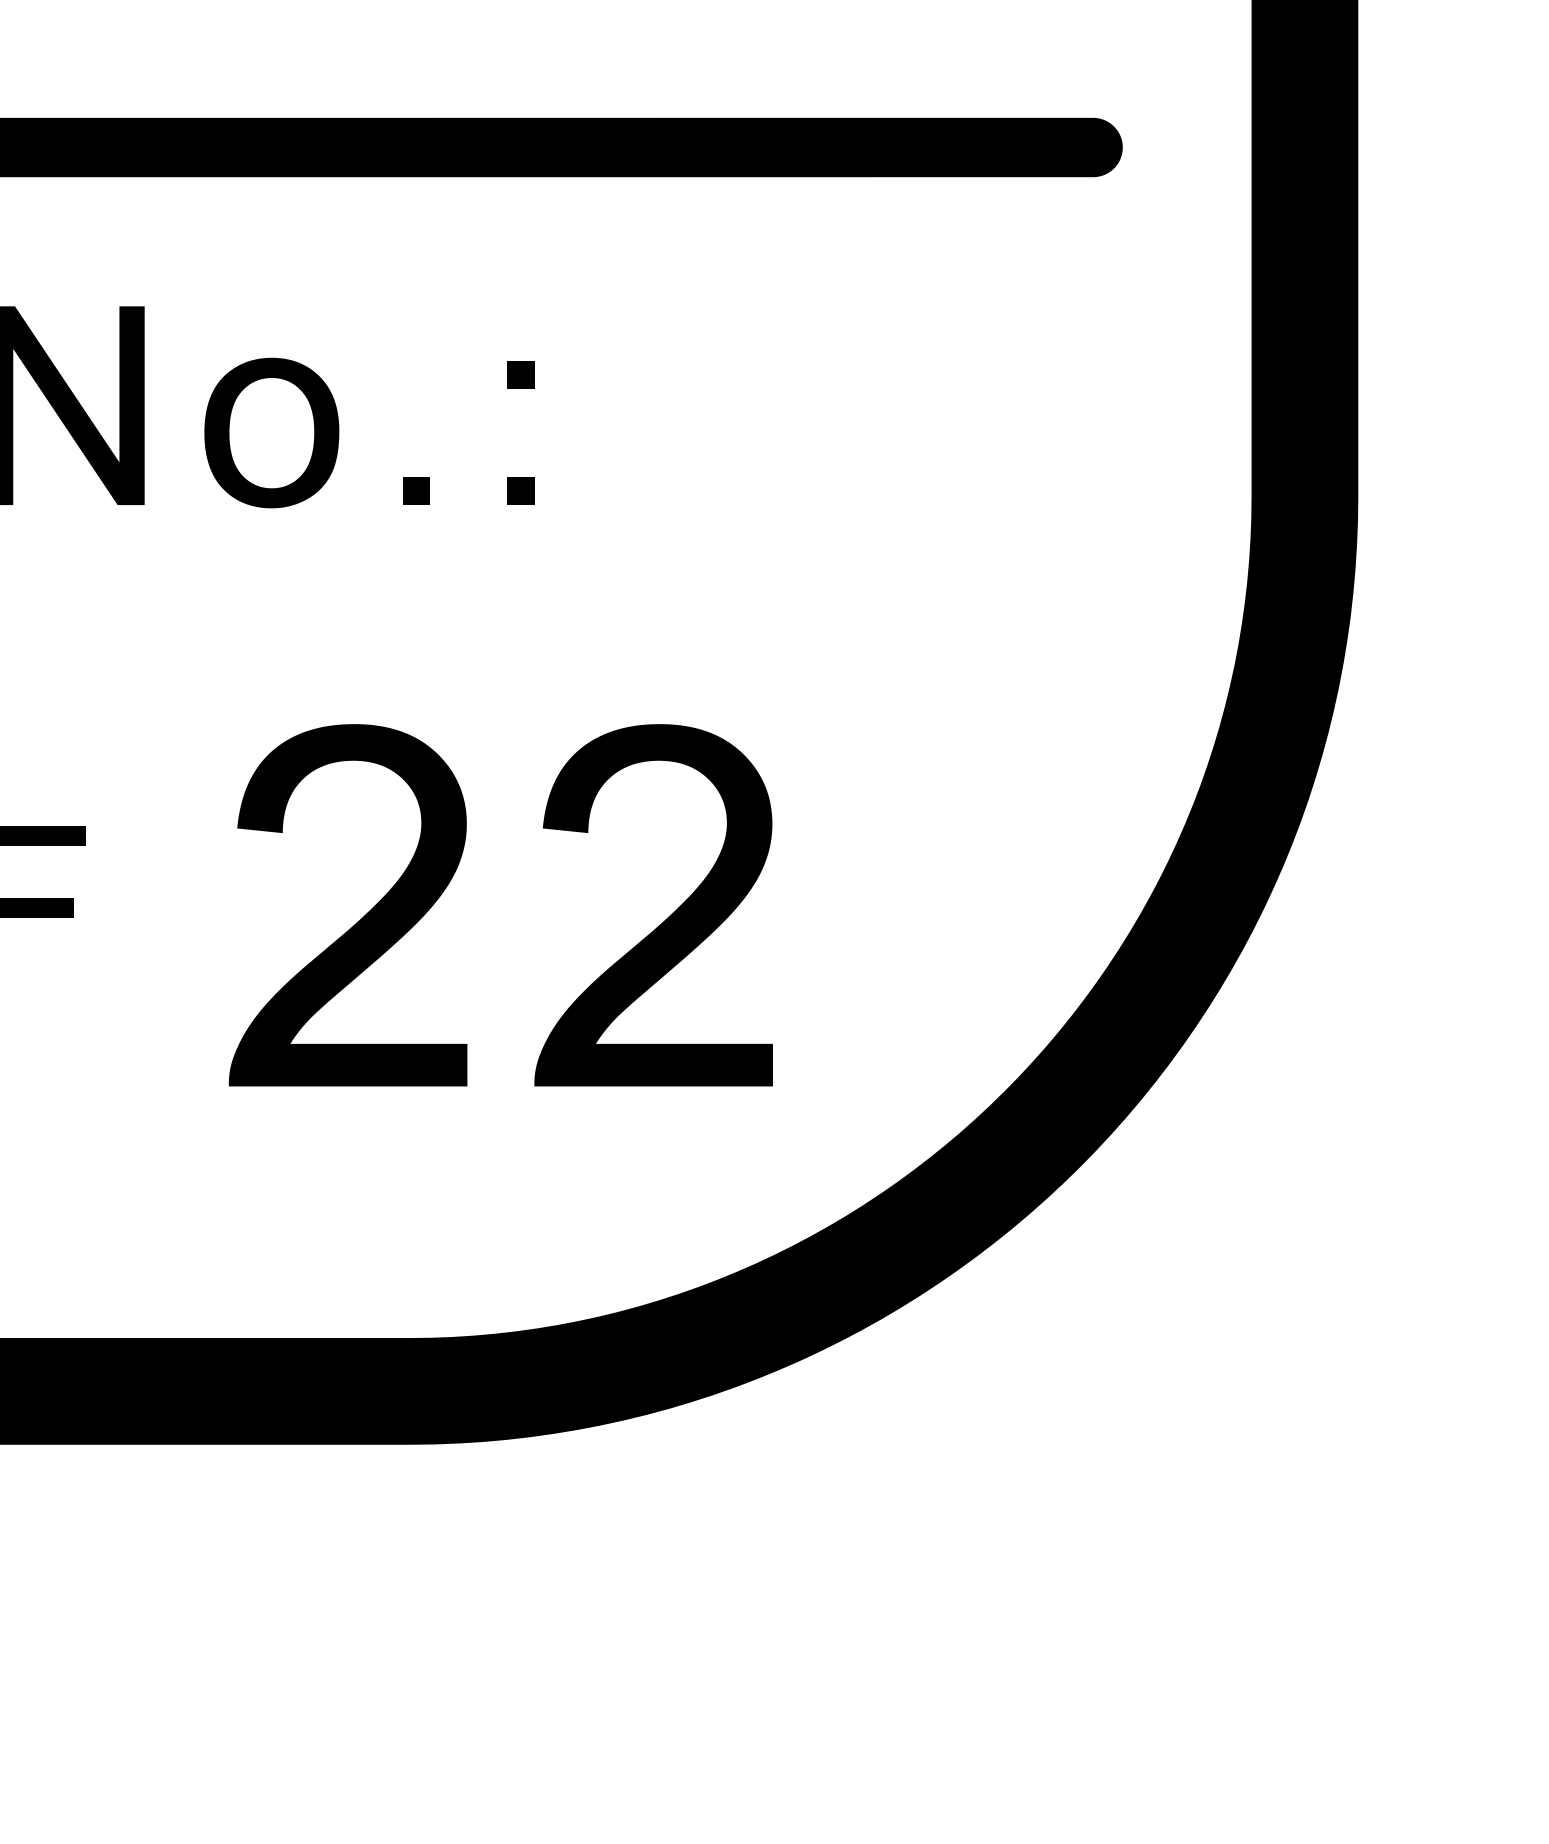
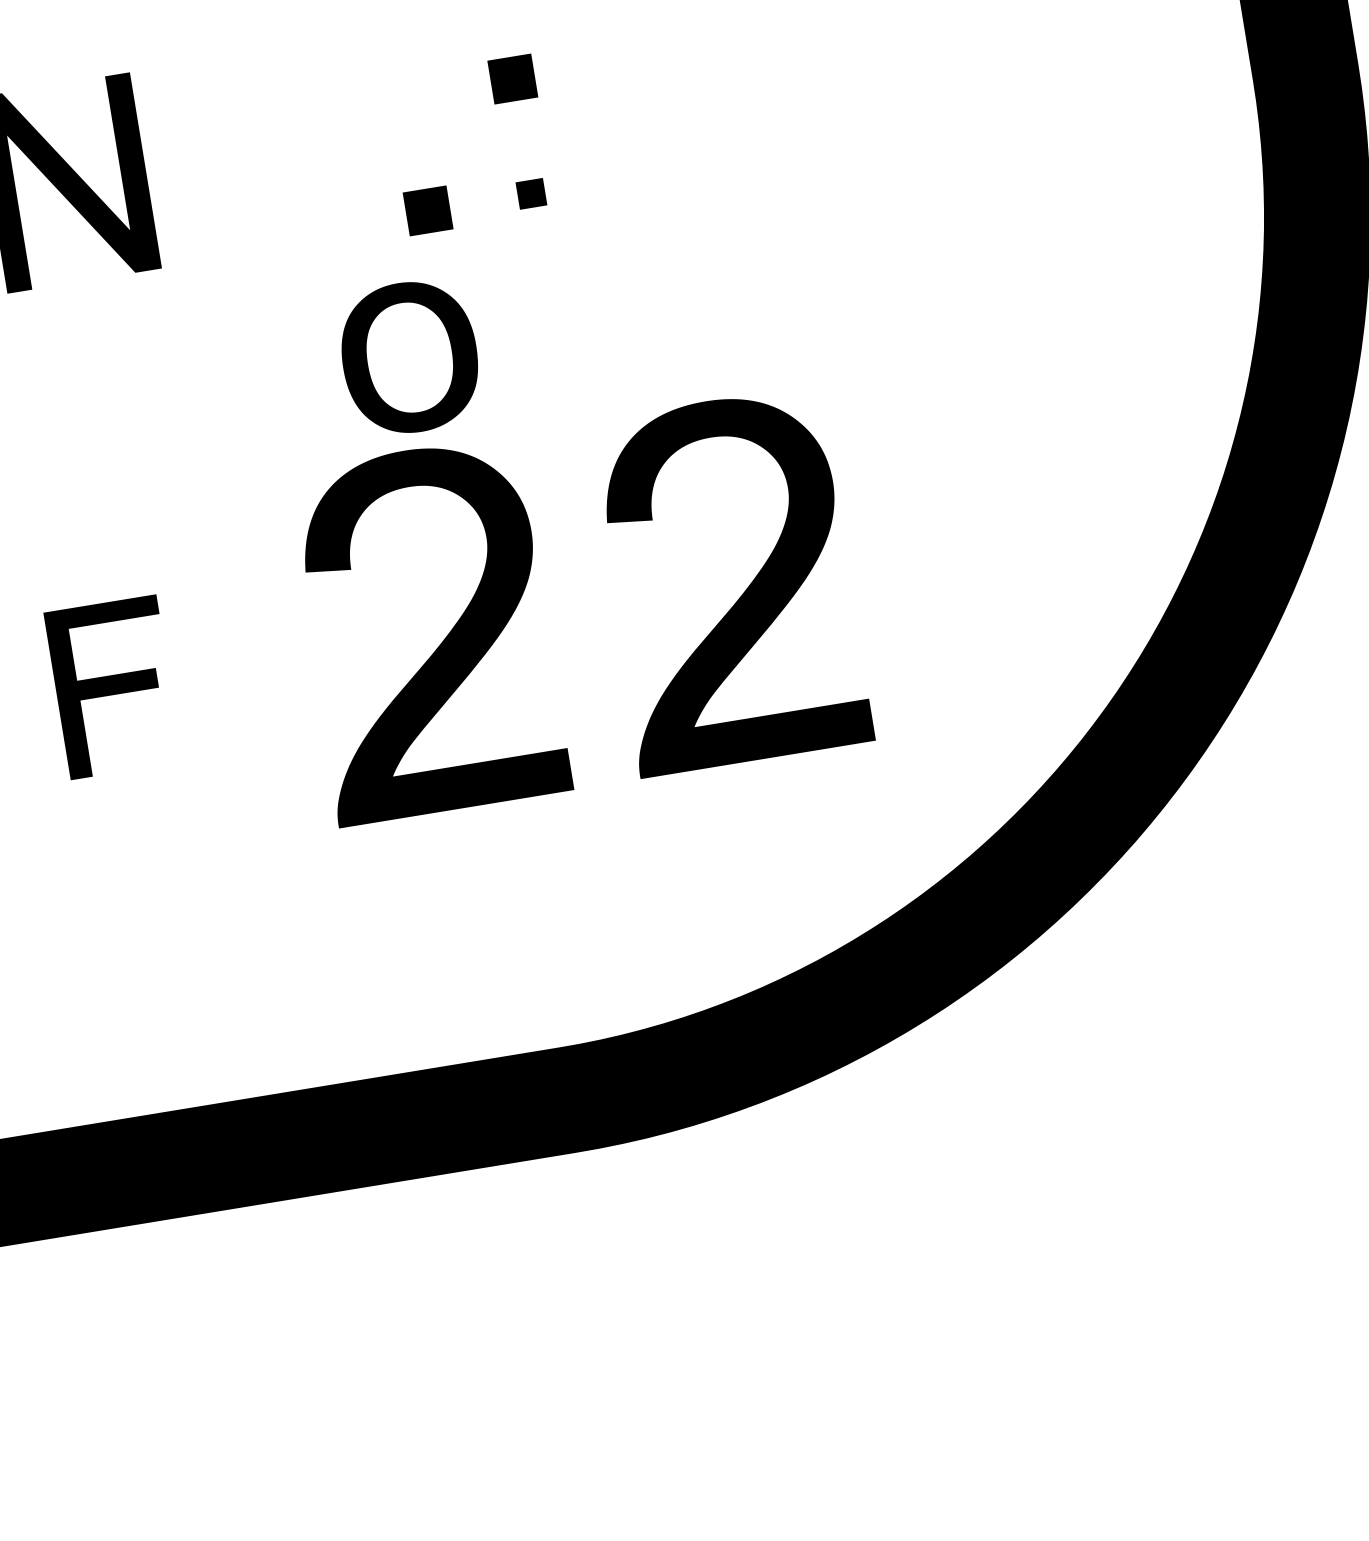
part: (520, 374) -> (511, 78), size x1.6
part: (271, 432) -> (409, 357), moved
part: (416, 490) -> (427, 210), size x1.6

